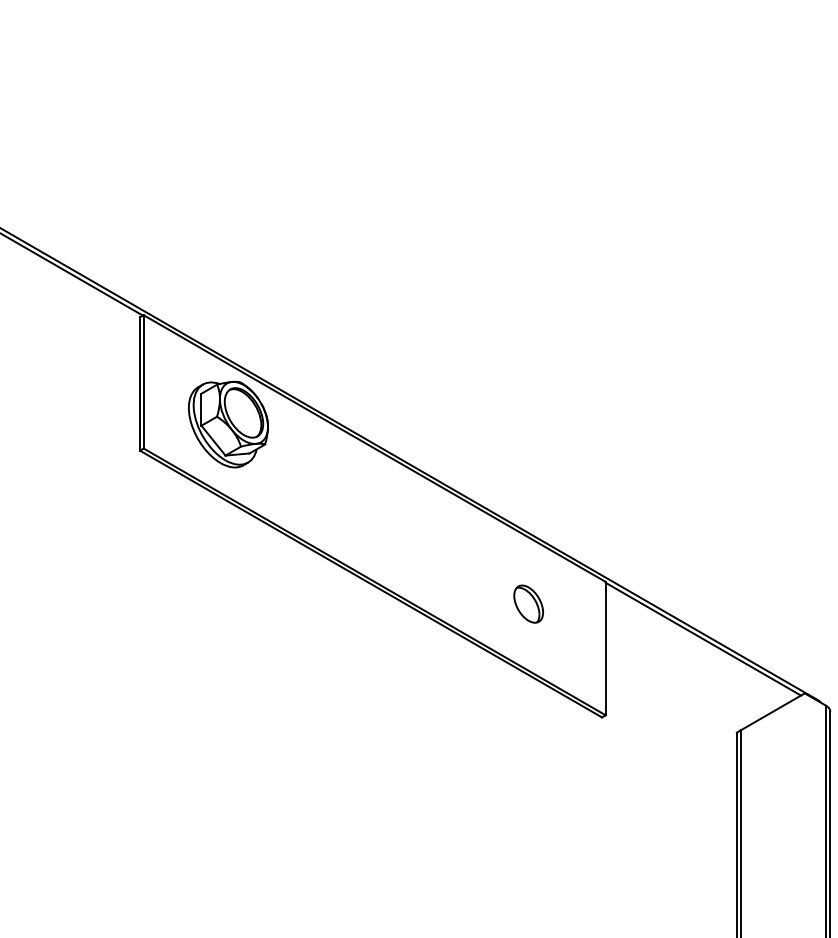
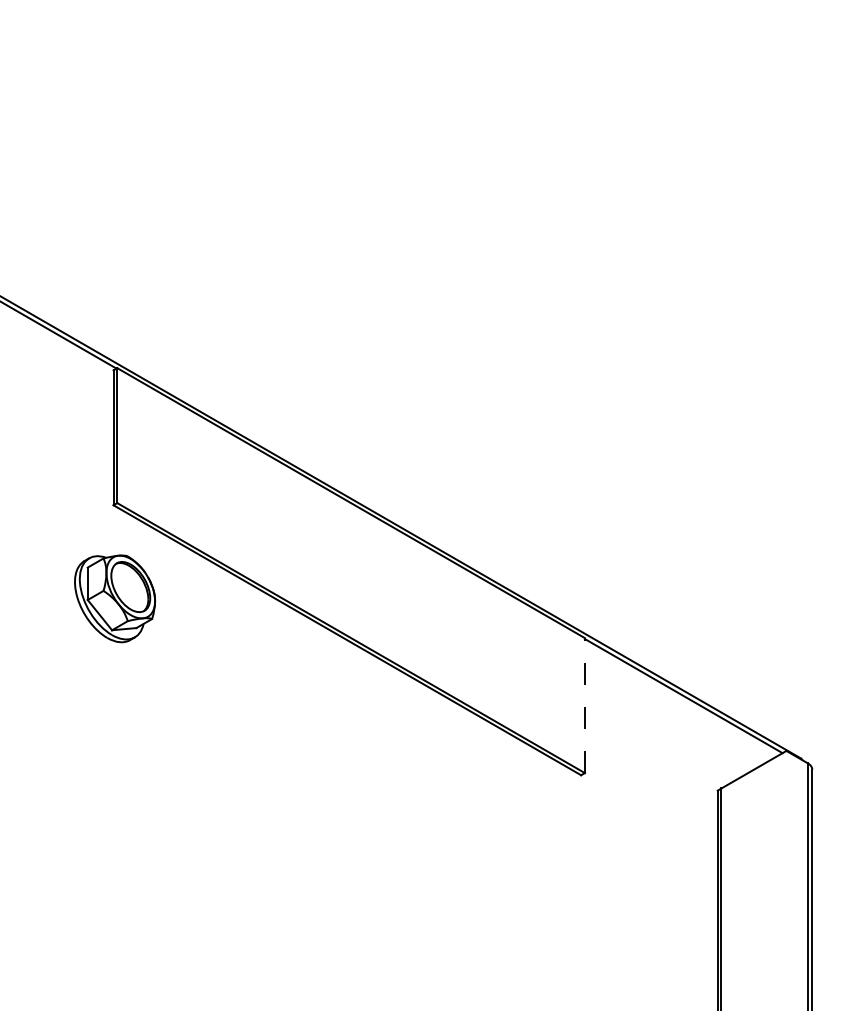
part: (227, 424) -> (114, 598), moved
part: (528, 604) -> (506, 660), removed
line: (605, 648) -> (584, 705), solid -> dashed

